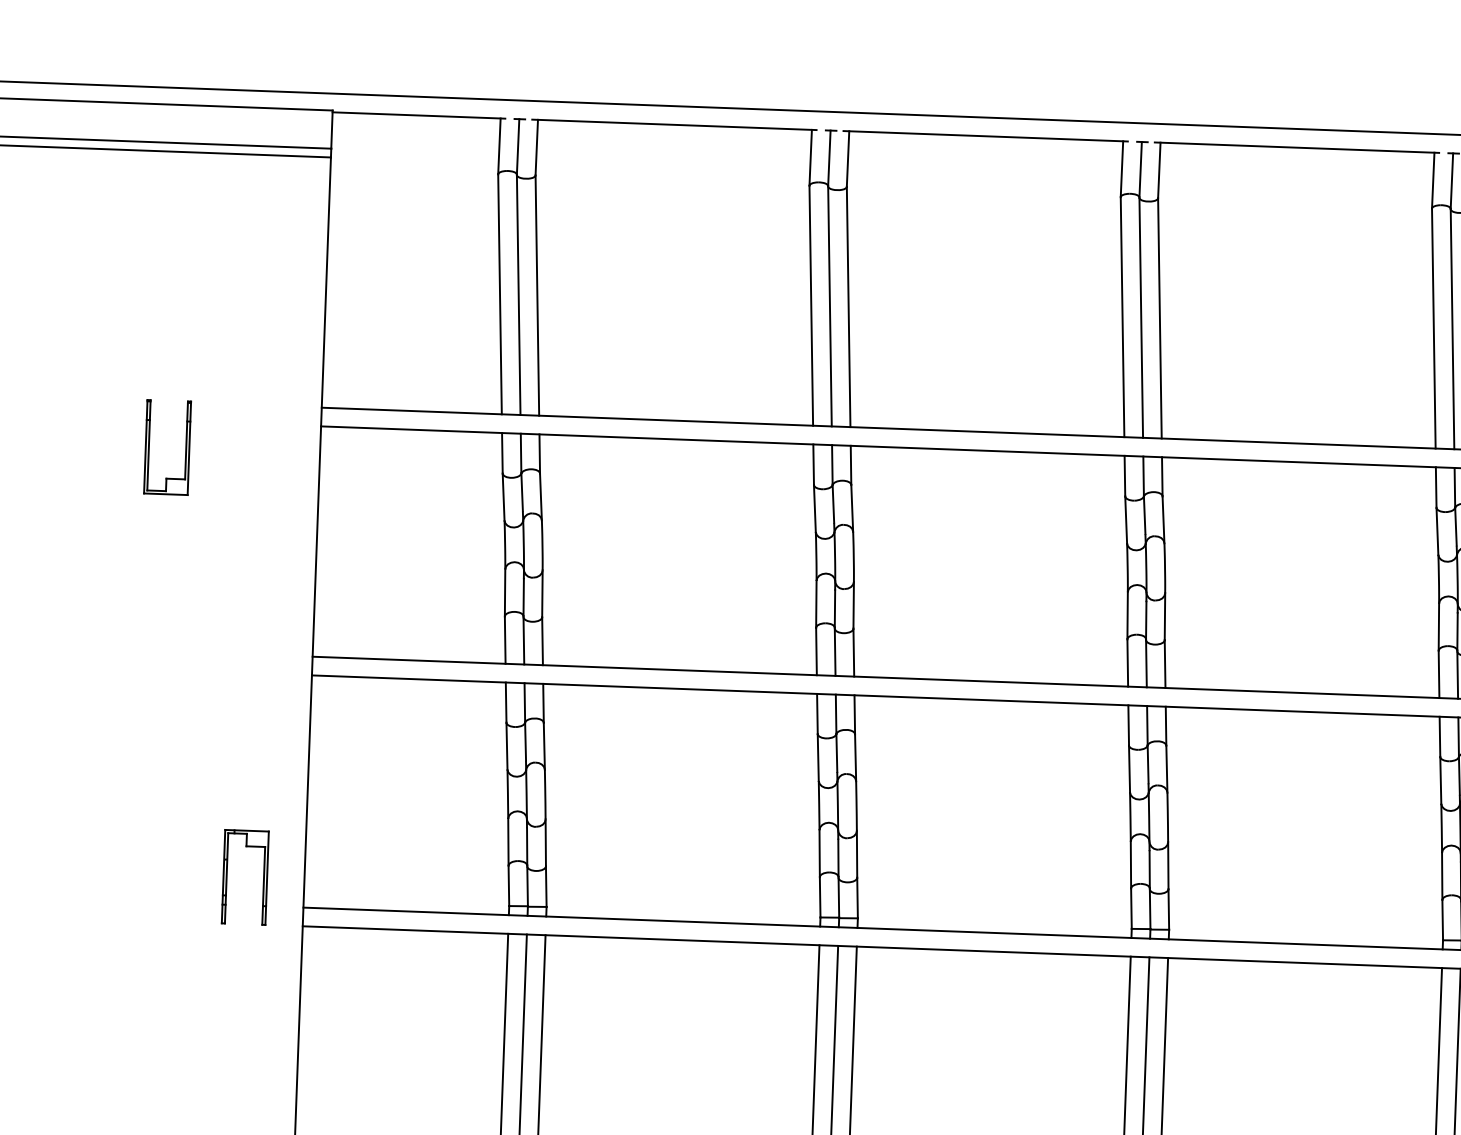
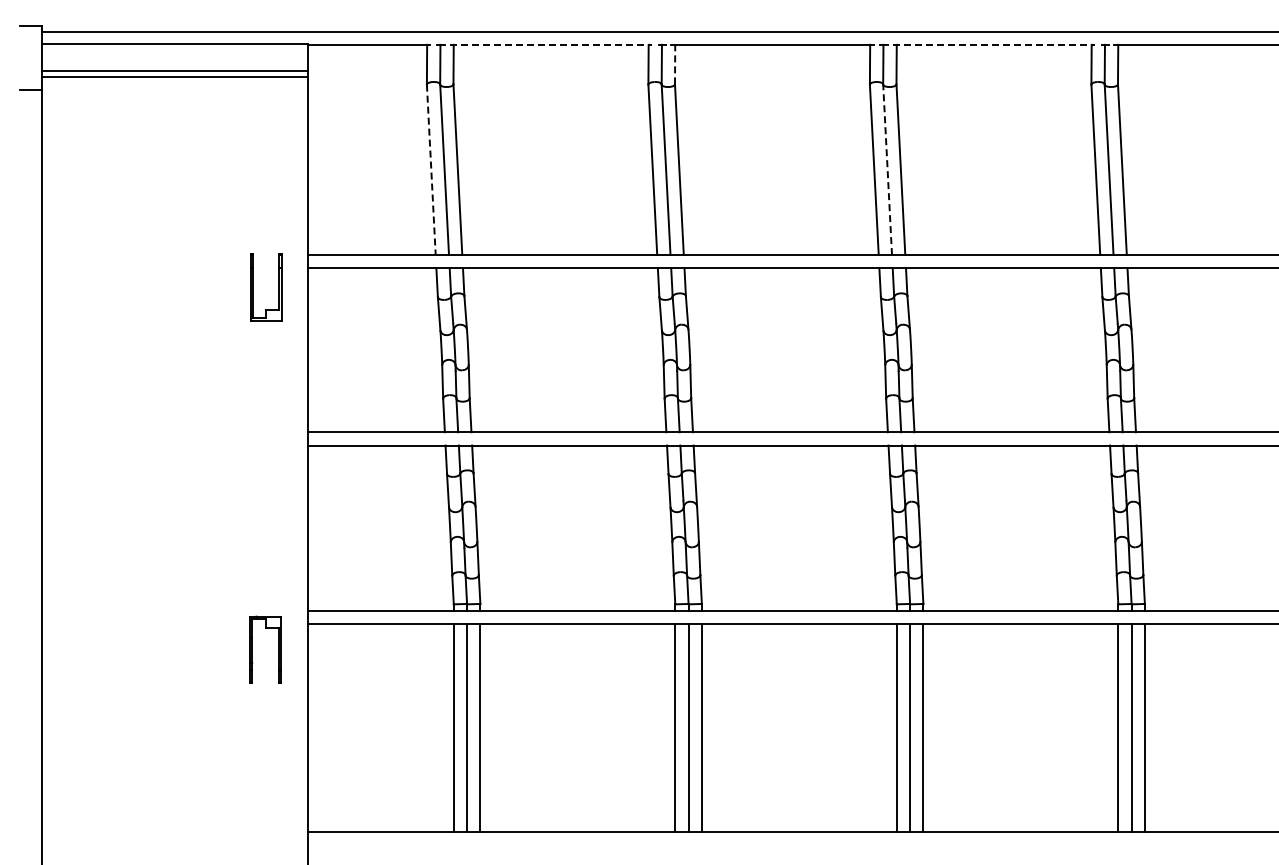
line: (675, 124) -> (551, 44), solid -> dashed
line: (1297, 147) -> (994, 44), solid -> dashed
line: (848, 158) -> (675, 64), solid -> dashed
line: (500, 295) -> (431, 170), solid -> dashed
line: (1141, 317) -> (887, 169), solid -> dashed
part: (185, 448) -> (278, 287), moved
part: (227, 876) -> (252, 649), moved

